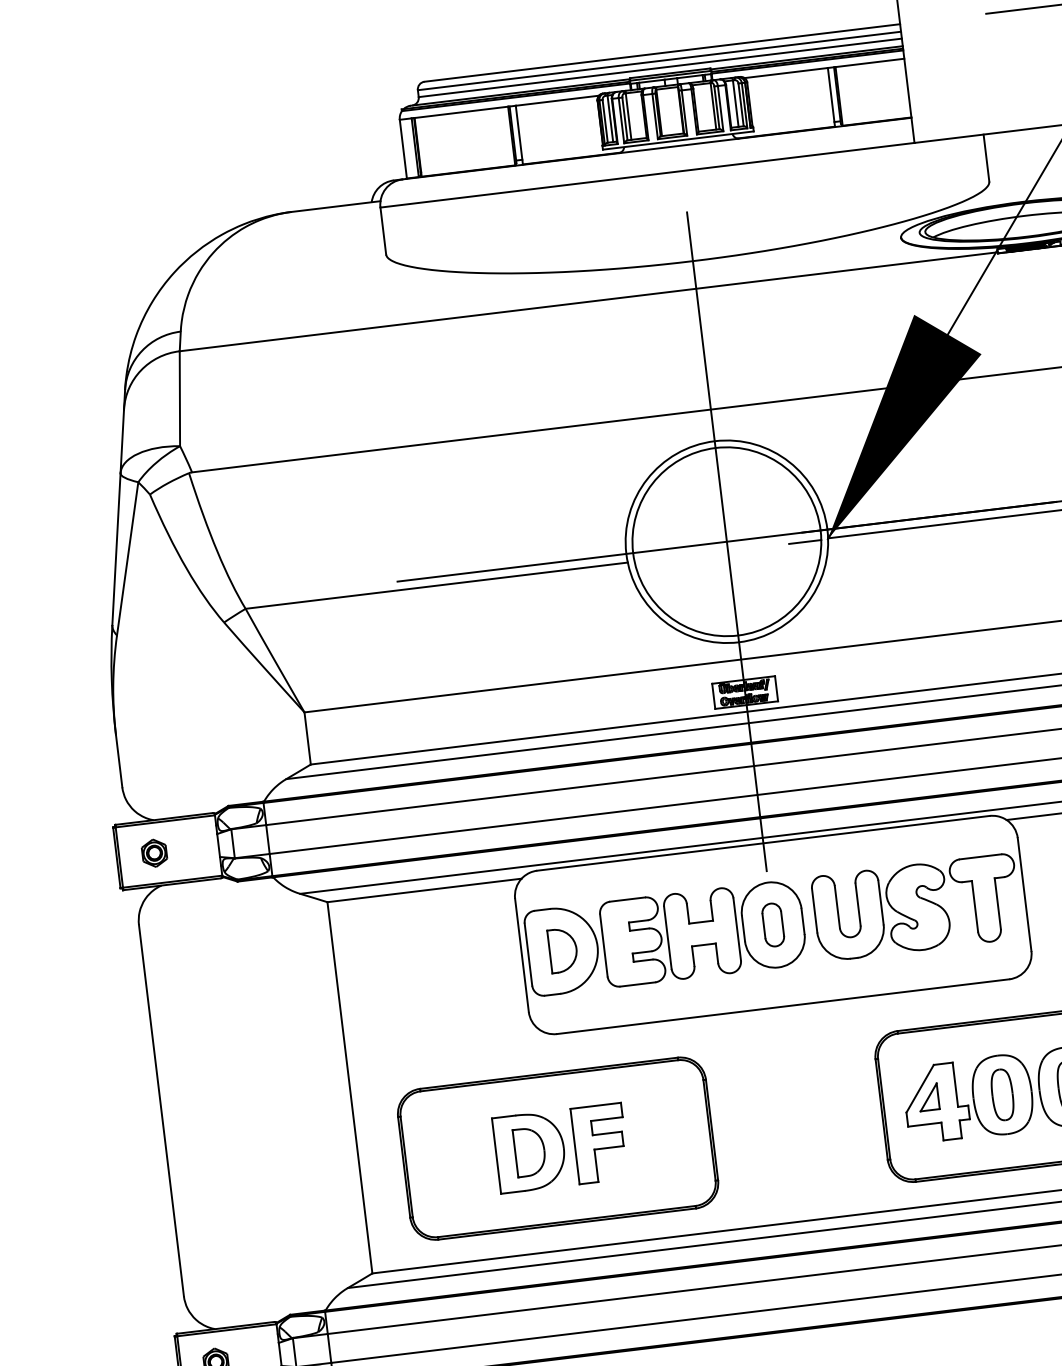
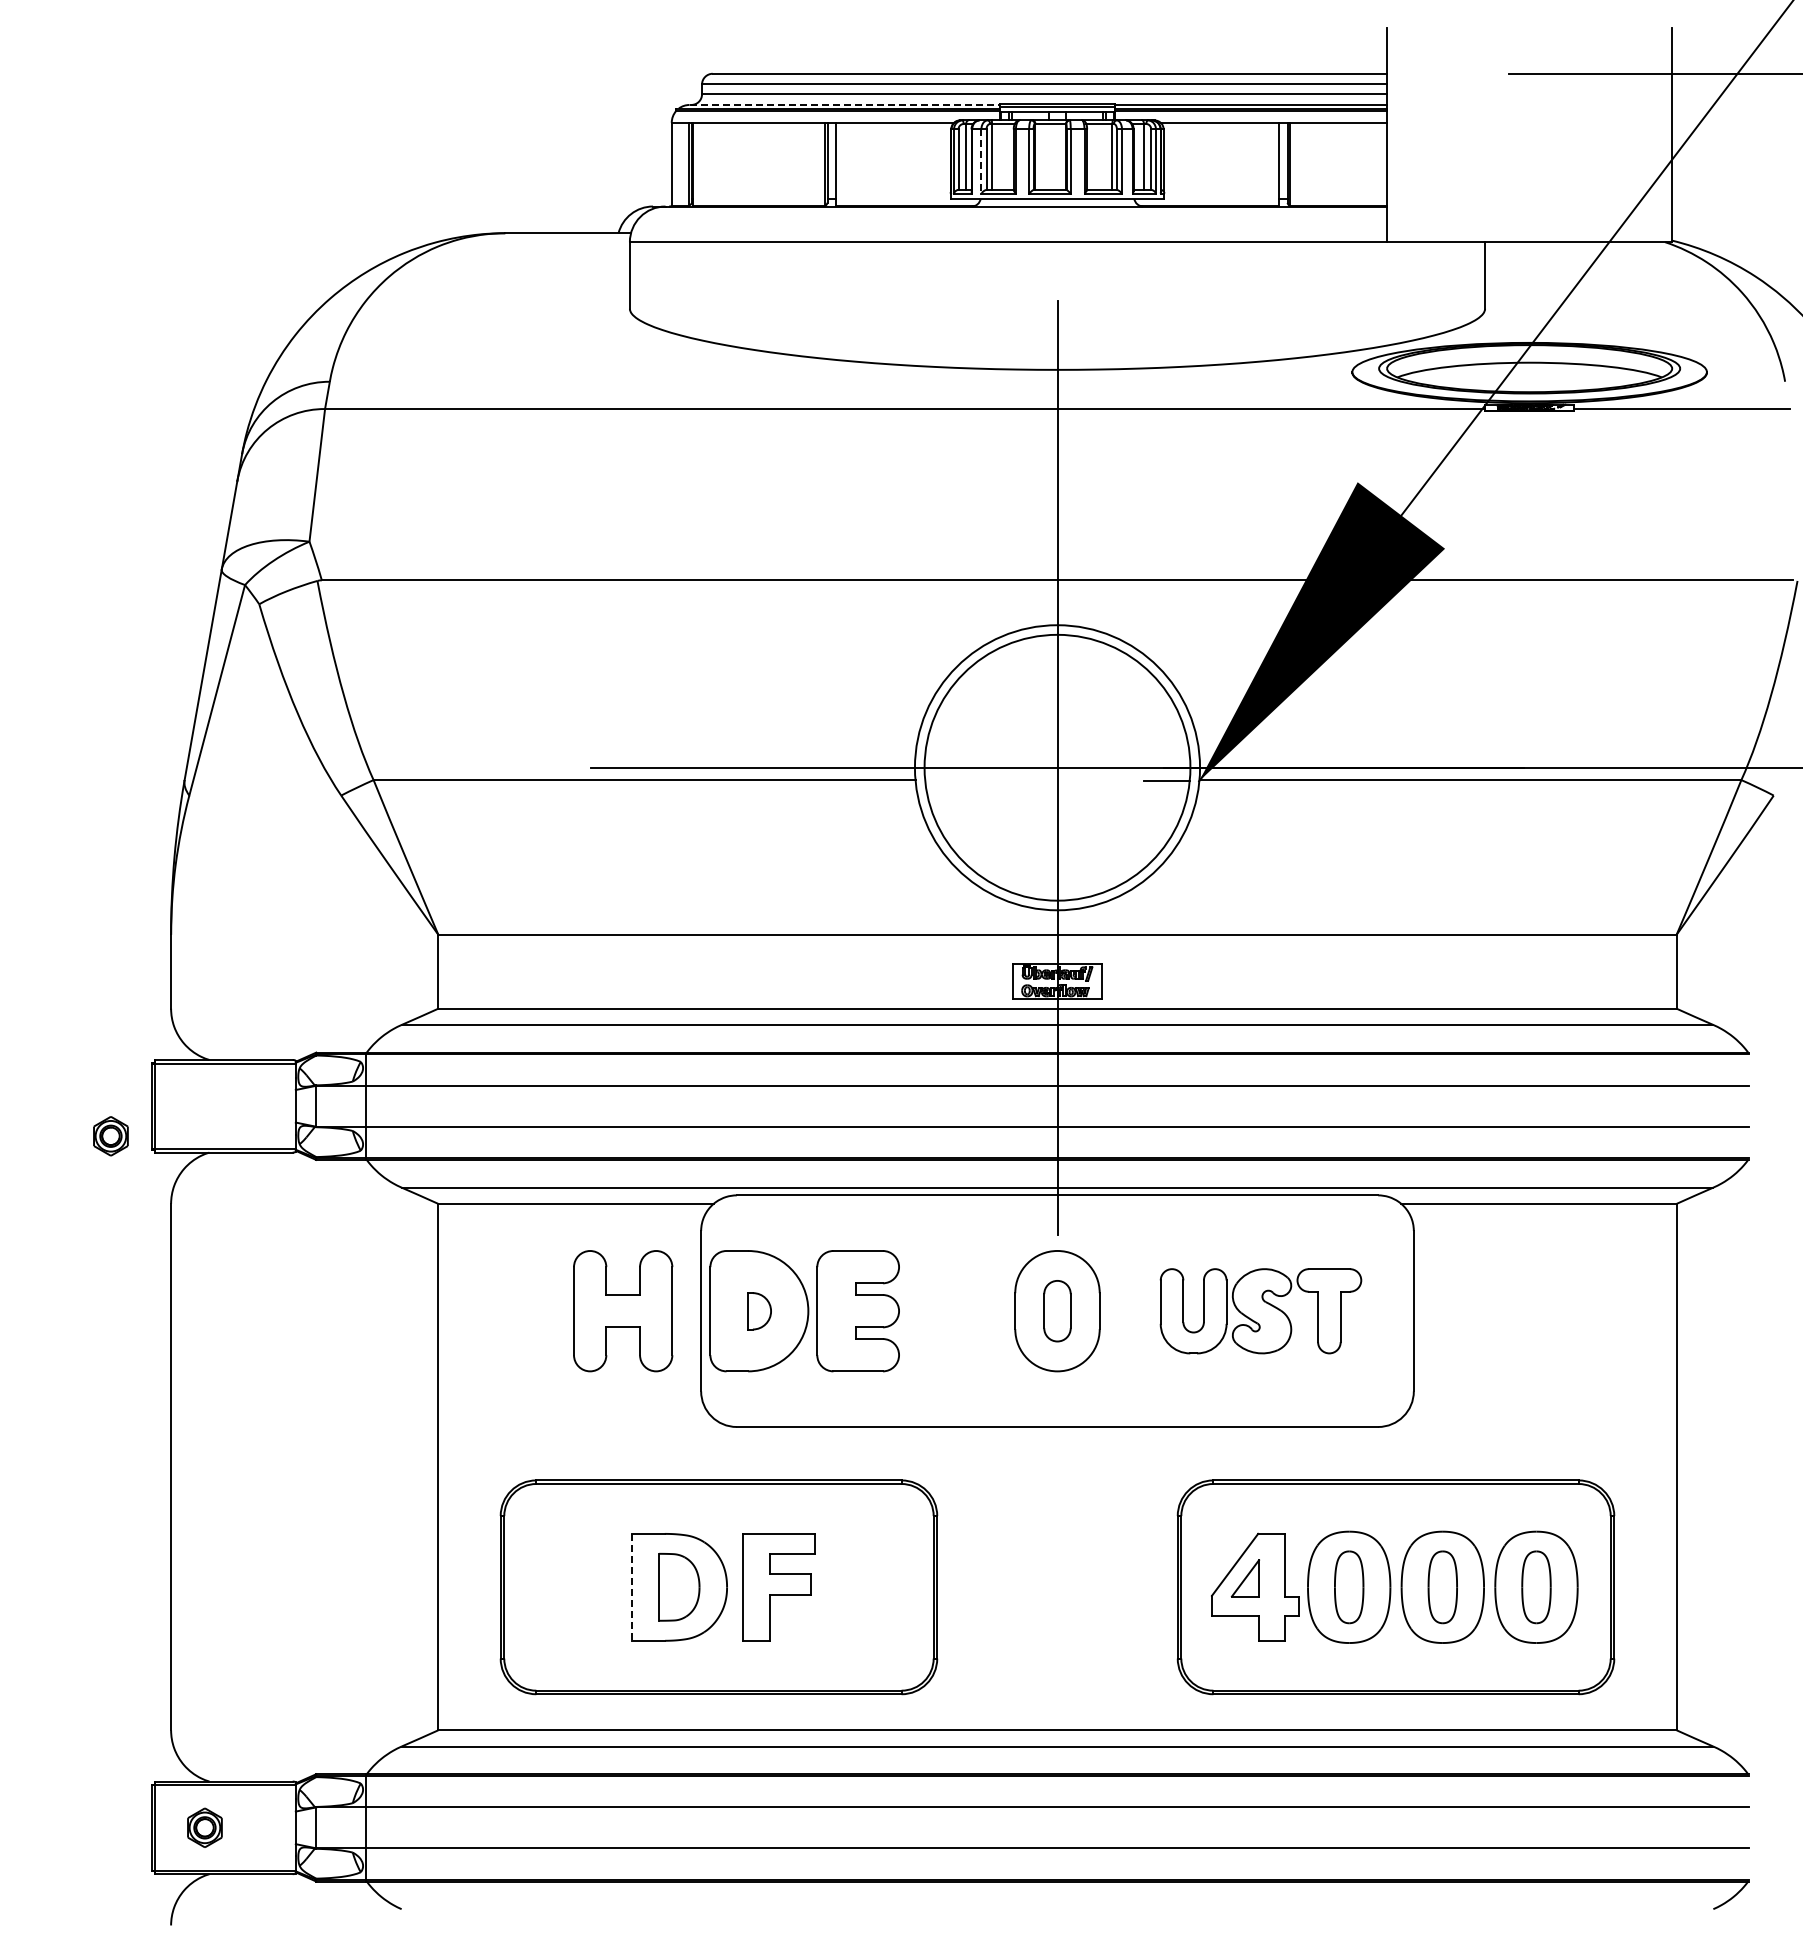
line: (520, 92) -> (845, 104), solid -> dashed
line: (621, 120) -> (981, 161), solid -> dashed
part: (154, 853) -> (110, 1136), moved
part: (916, 907) -> (1260, 1311), size x0.7
part: (702, 933) -> (623, 1311), moved
part: (563, 950) -> (759, 1311), size x0.6
line: (496, 1156) -> (631, 1587), solid -> dashed

